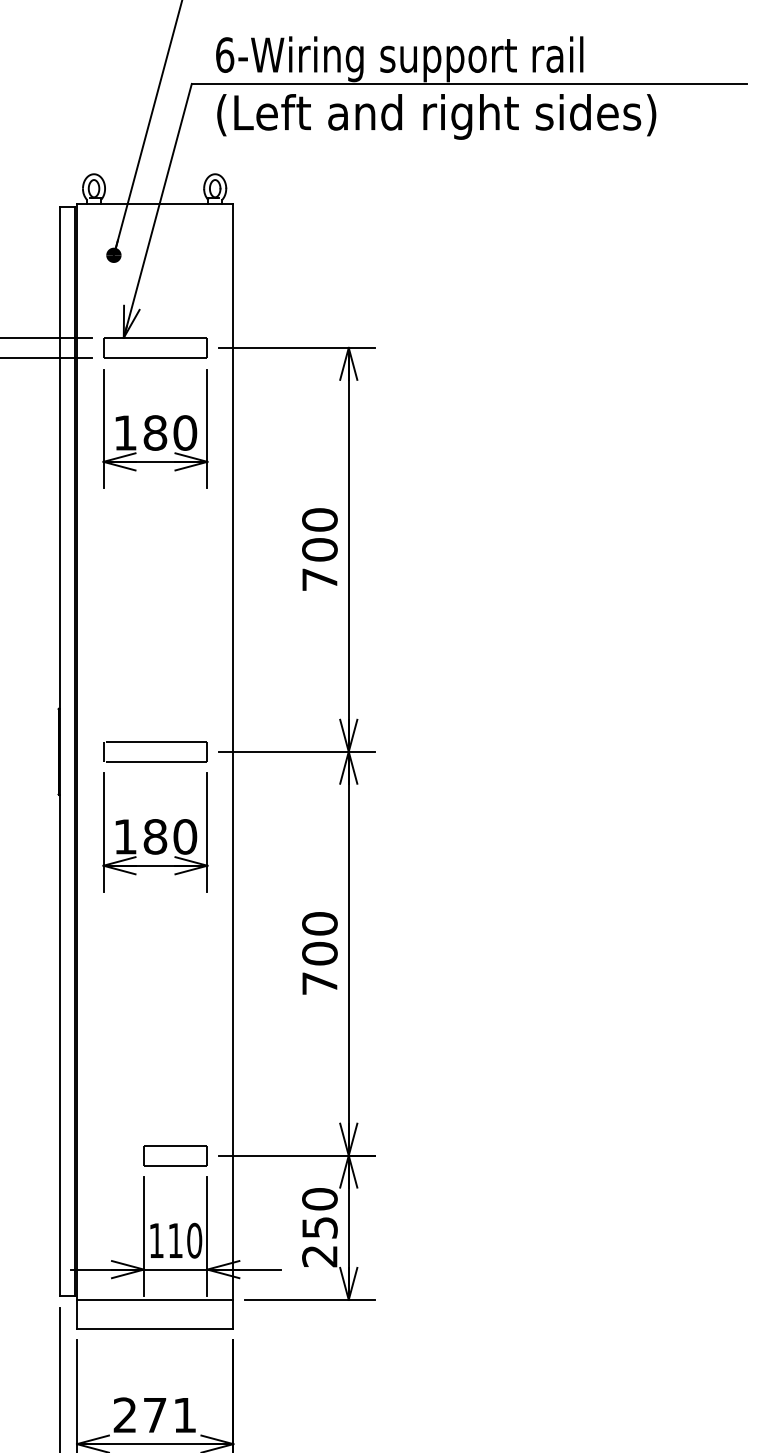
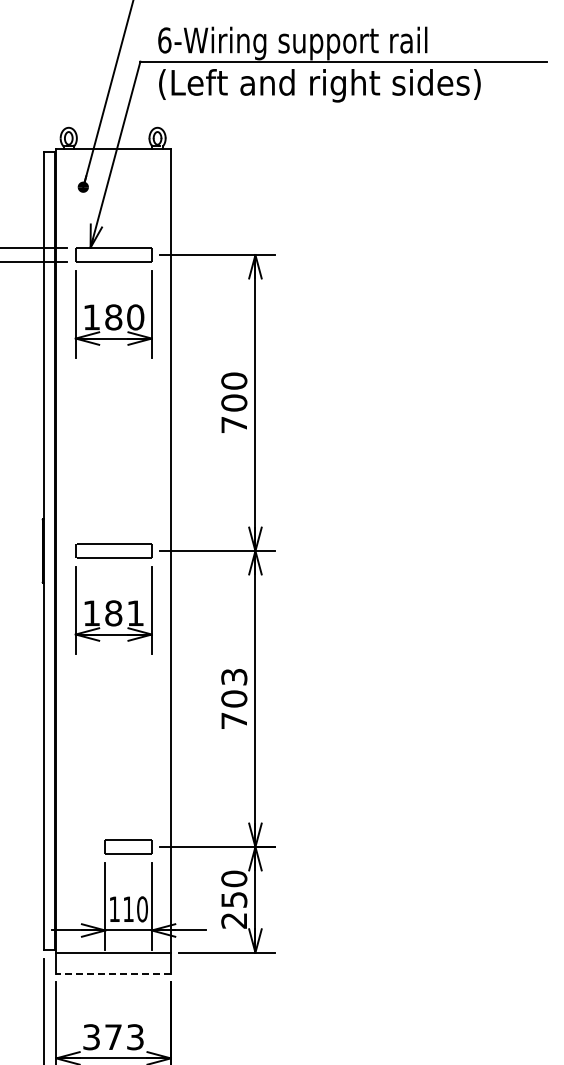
text: (185, 837) -> (135, 613), 180 -> 181
text: (320, 923) -> (234, 676), 700 -> 703
line: (155, 1328) -> (113, 973), solid -> dashed
text: (155, 1415) -> (113, 1037), 271 -> 373

